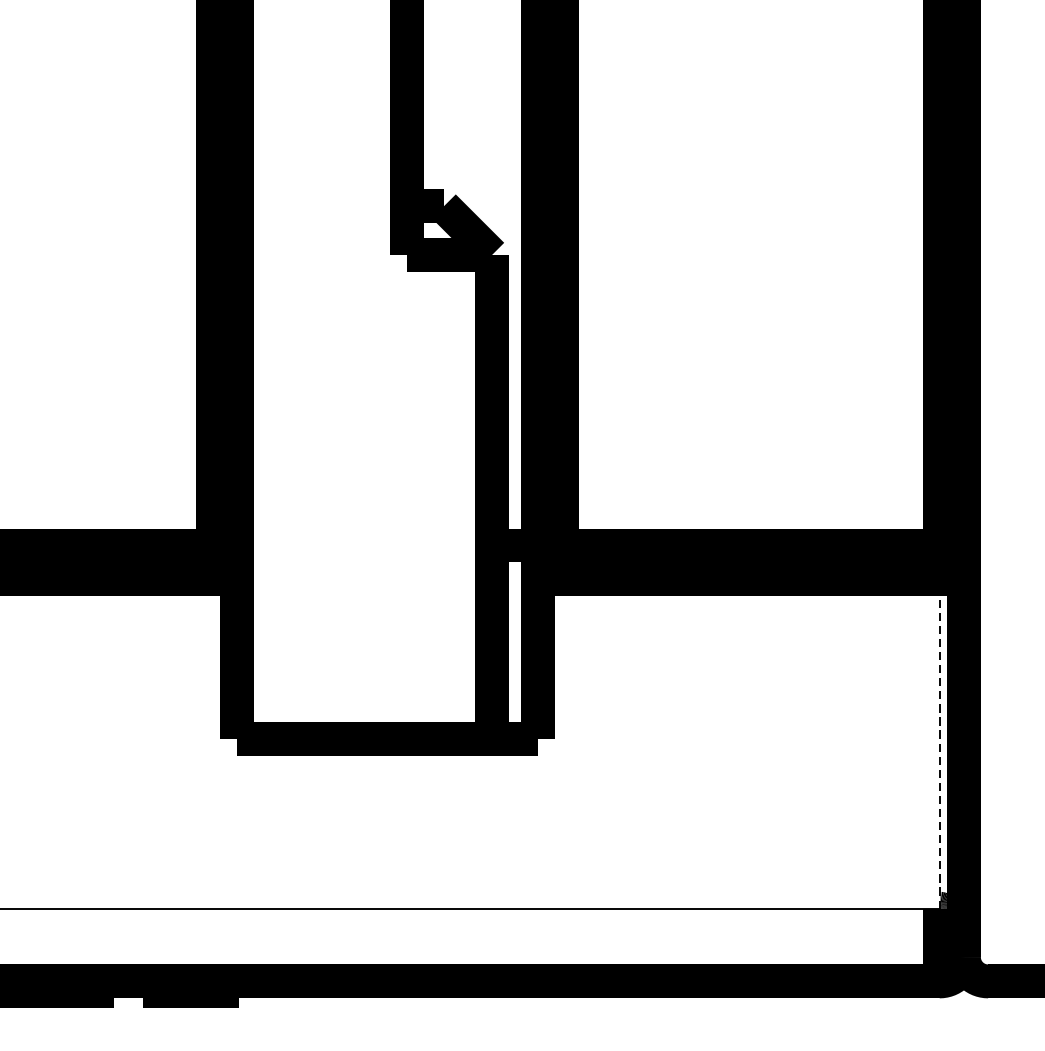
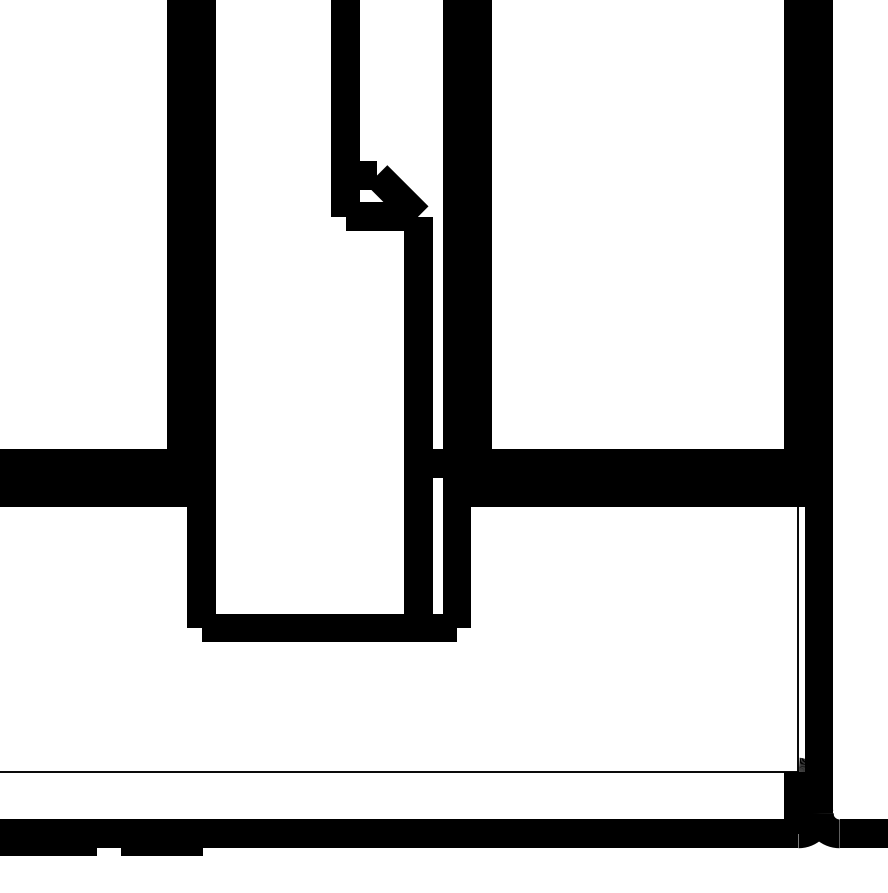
line: (939, 744) -> (798, 632), dashed -> solid

